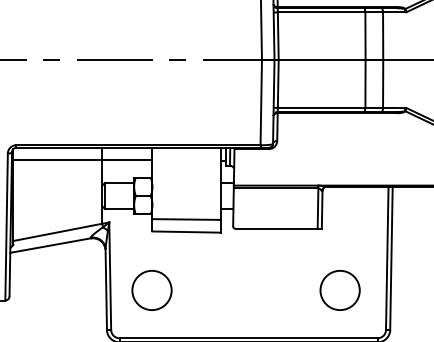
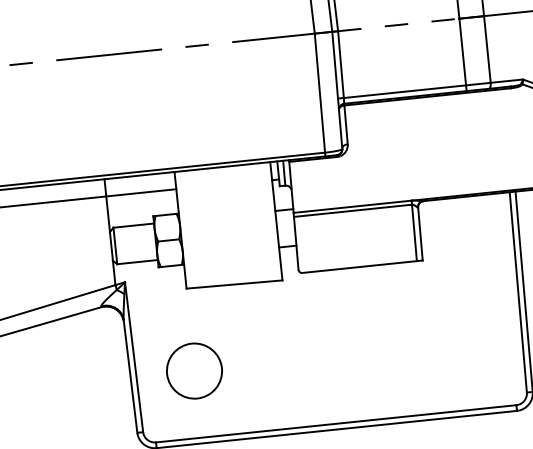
line: (322, 60) -> (399, 25), solid -> dashed
line: (186, 219) -> (232, 267), removed
circle: (339, 290) -> (456, 344), removed

